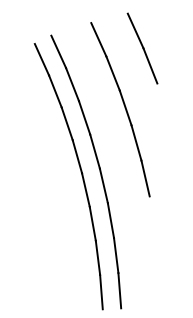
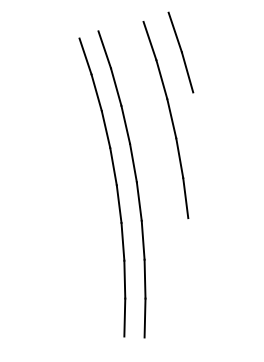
line: (142, 47) -> (180, 51), moved

